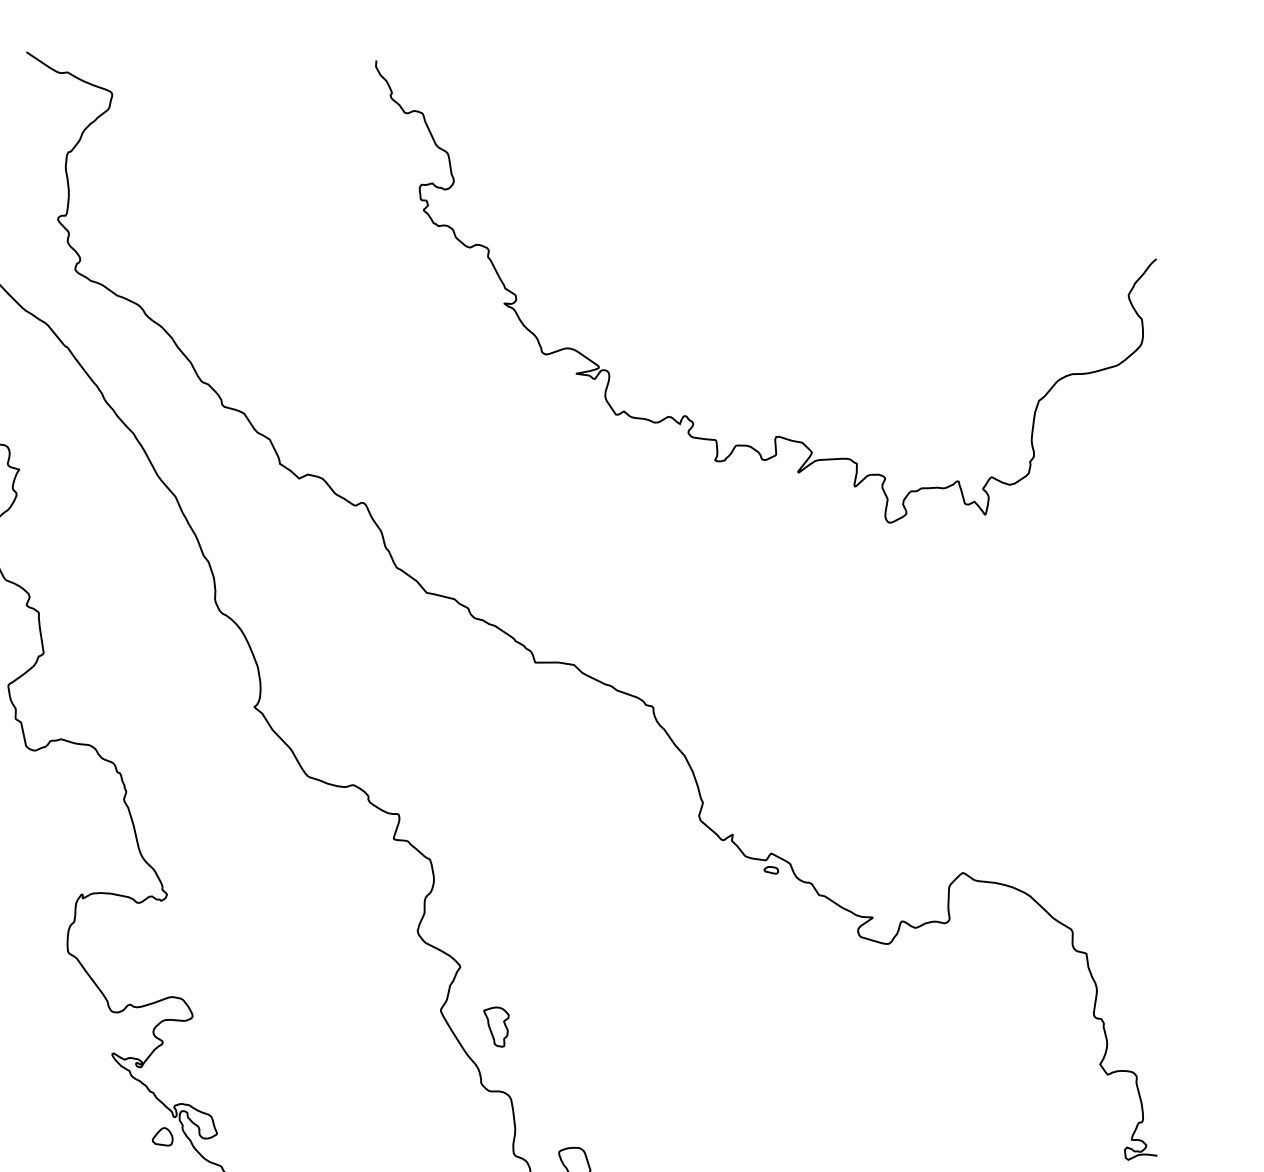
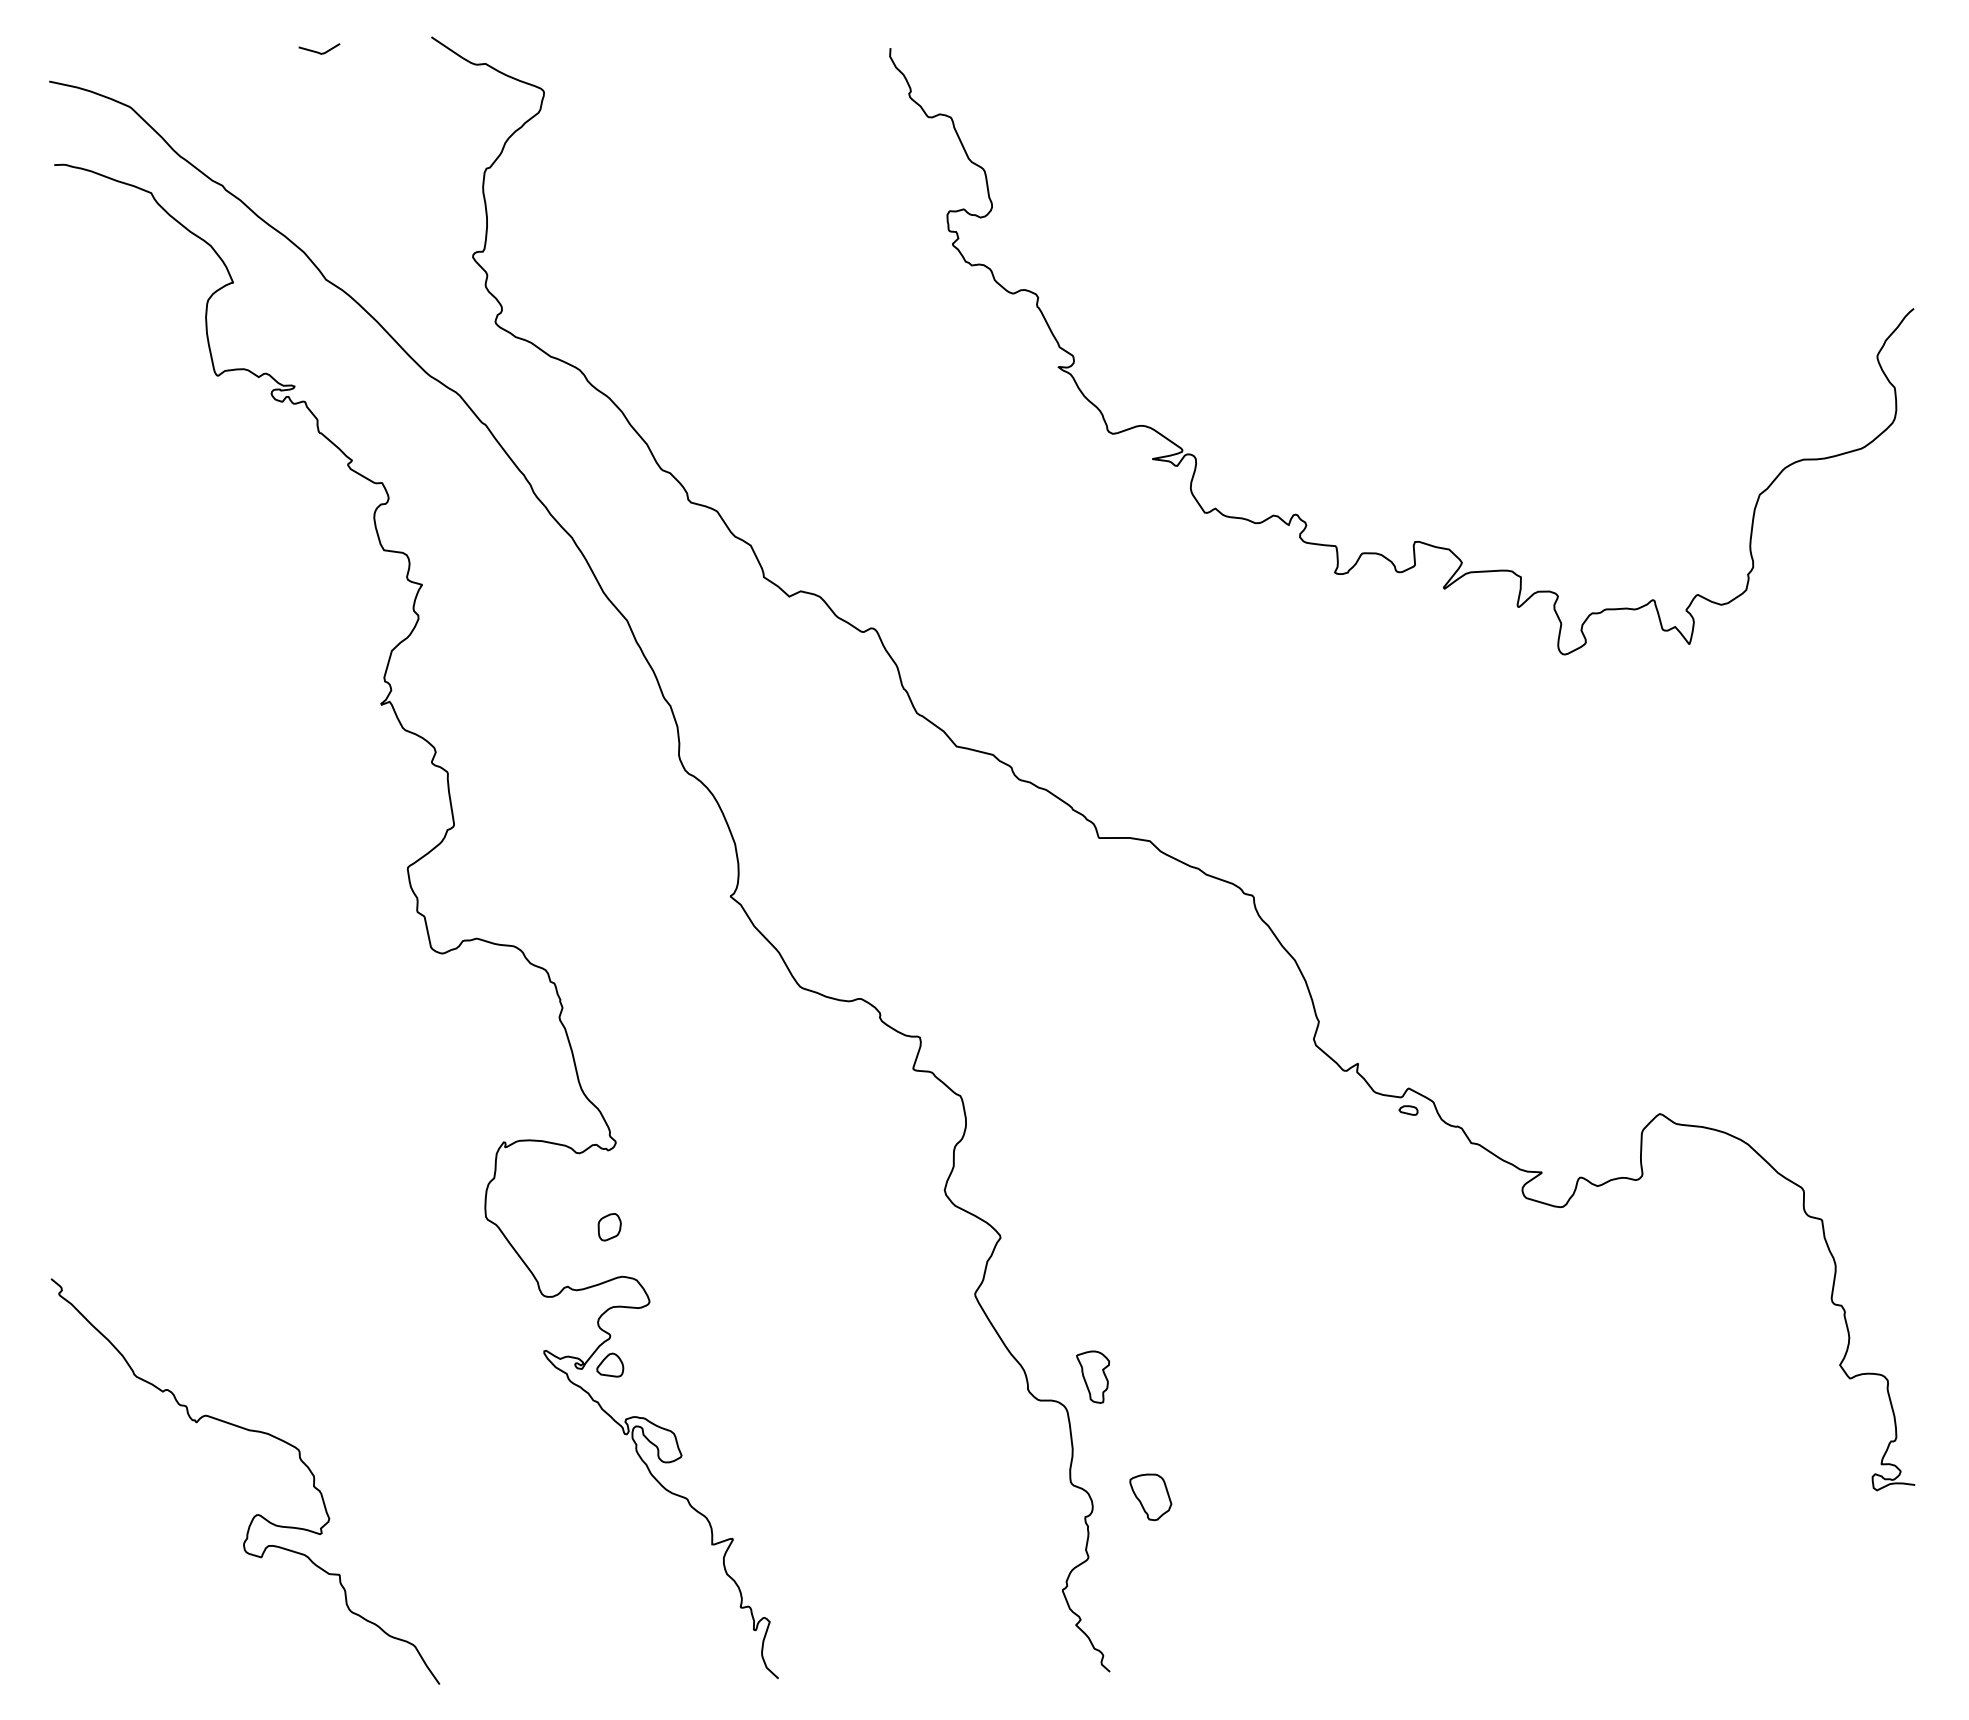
part: (162, 959) -> (609, 1227), added
part: (496, 1026) -> (1093, 1376), moved
part: (162, 1136) -> (610, 1364), moved

